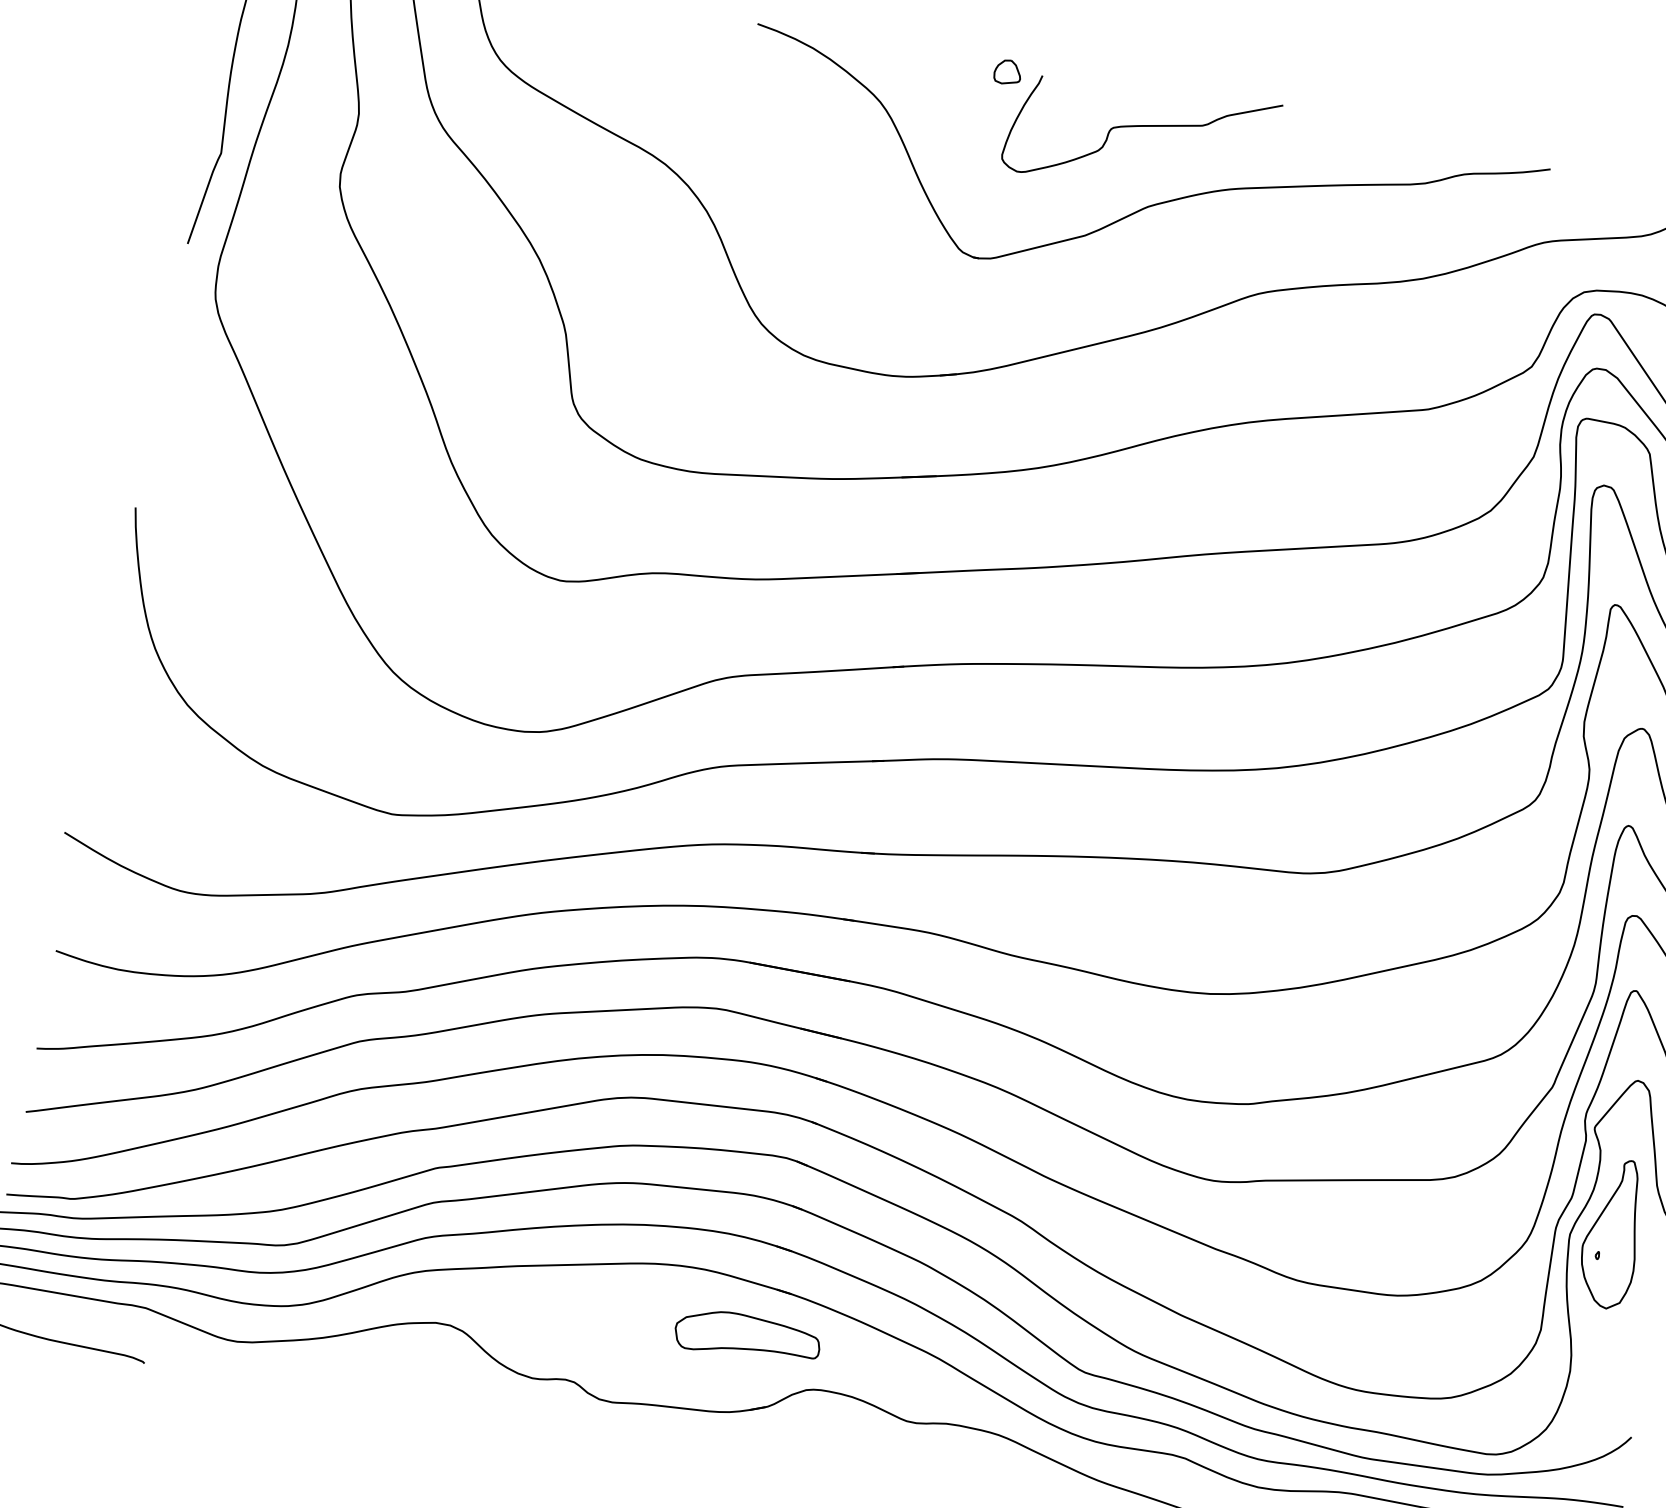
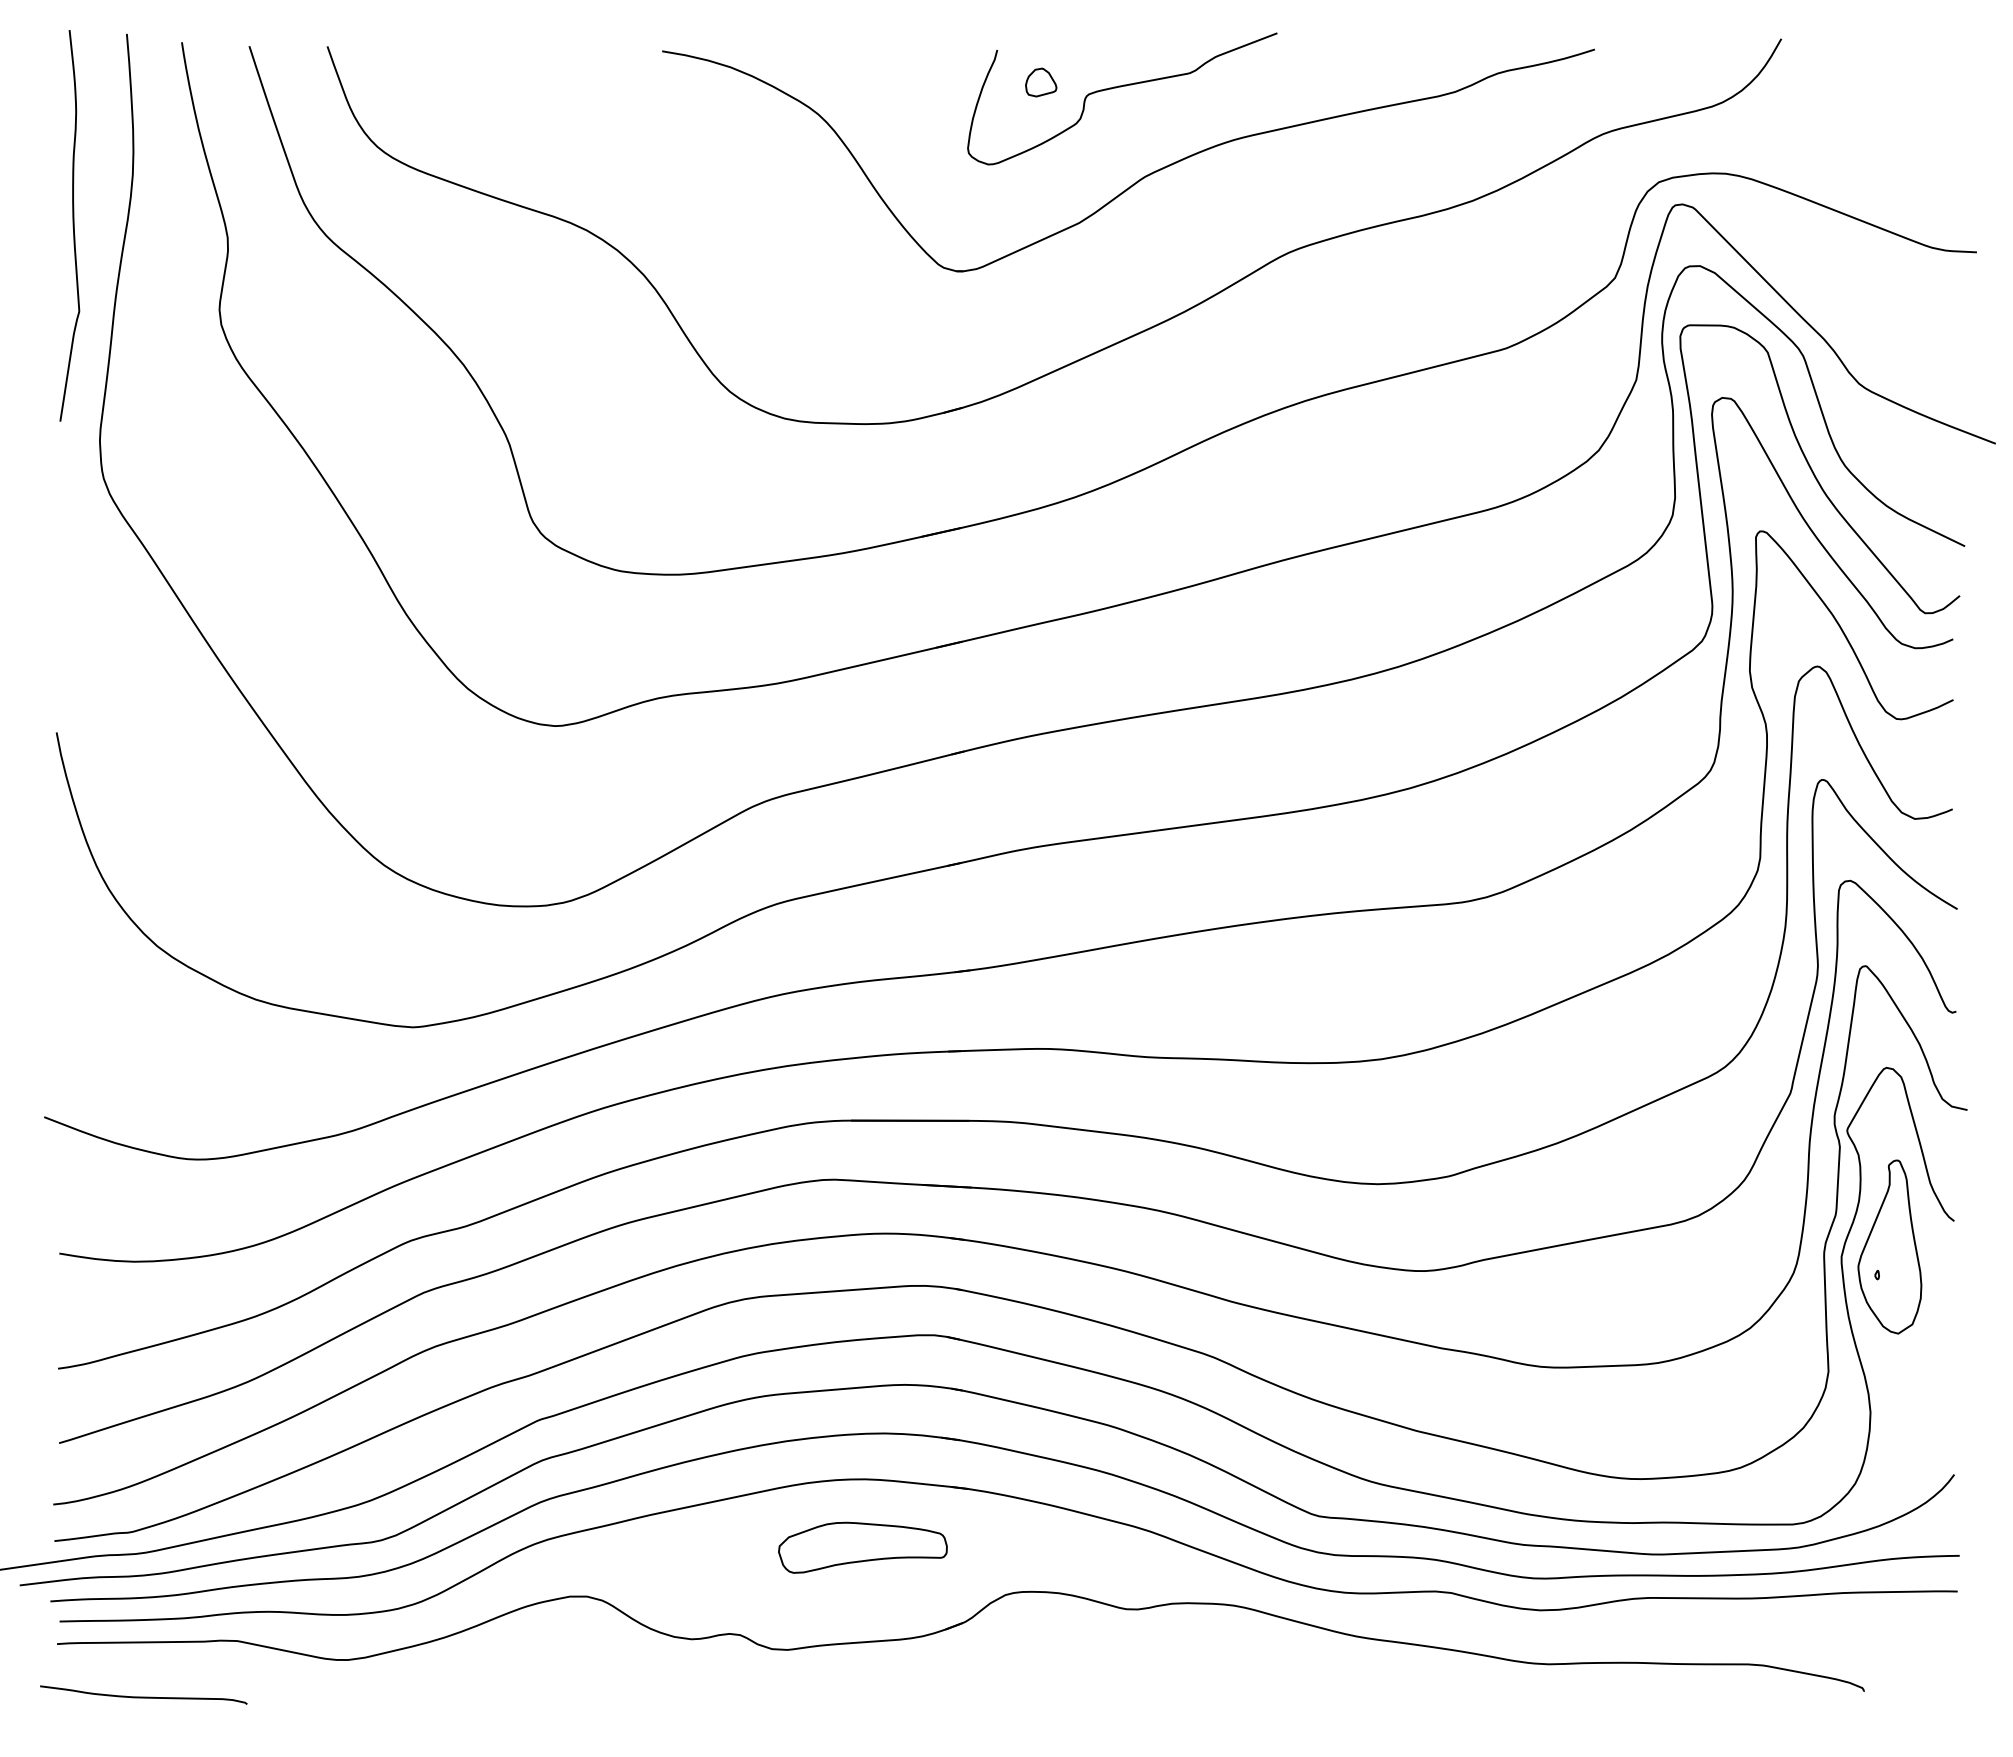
part: (1008, 72) -> (1041, 82), moved
part: (747, 1337) -> (862, 1547), moved

